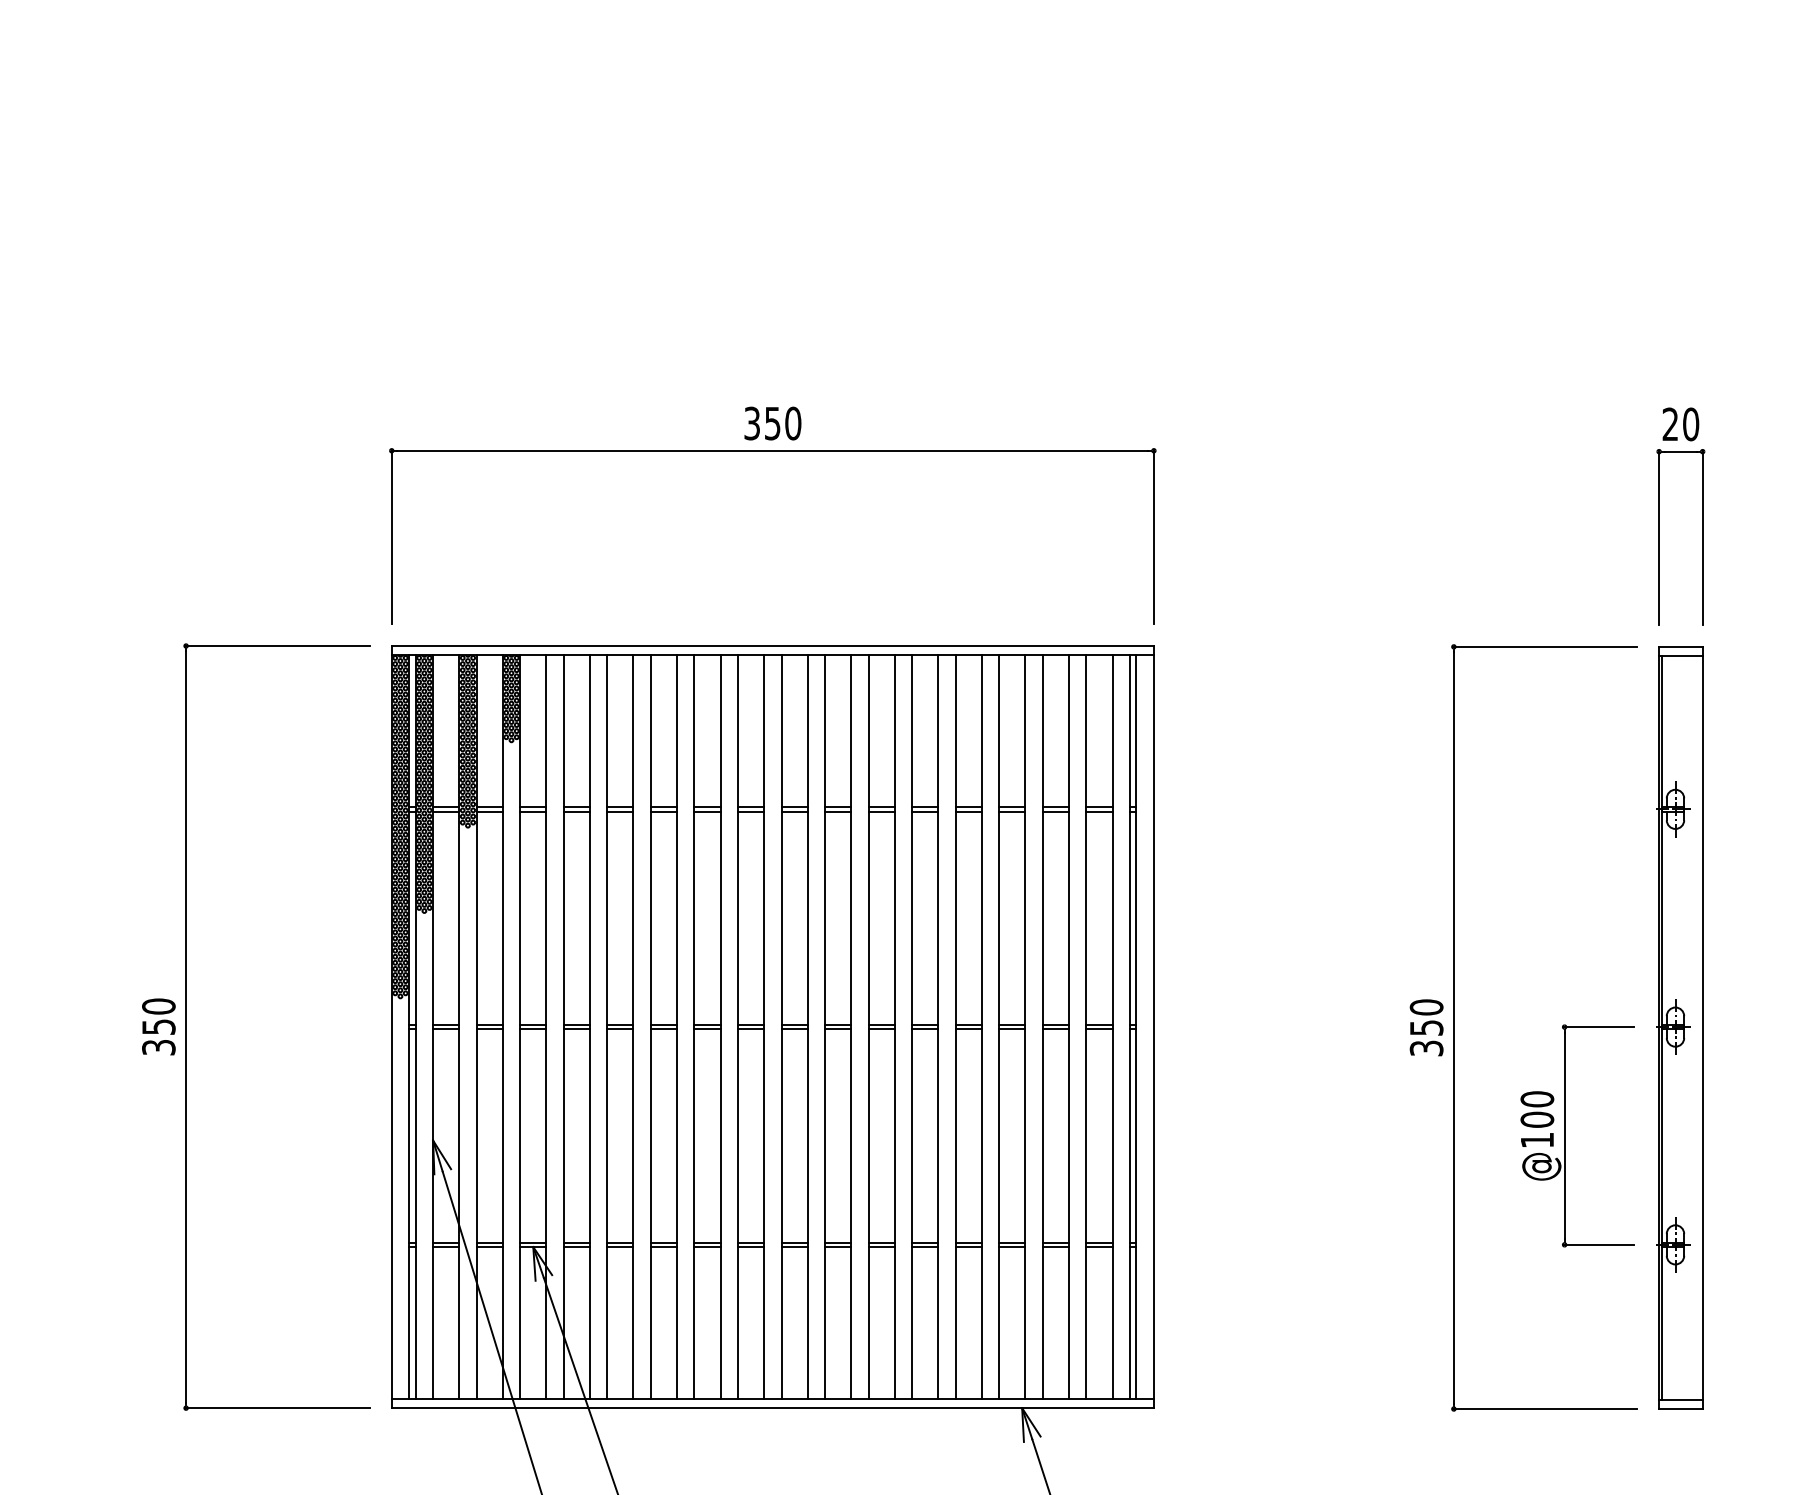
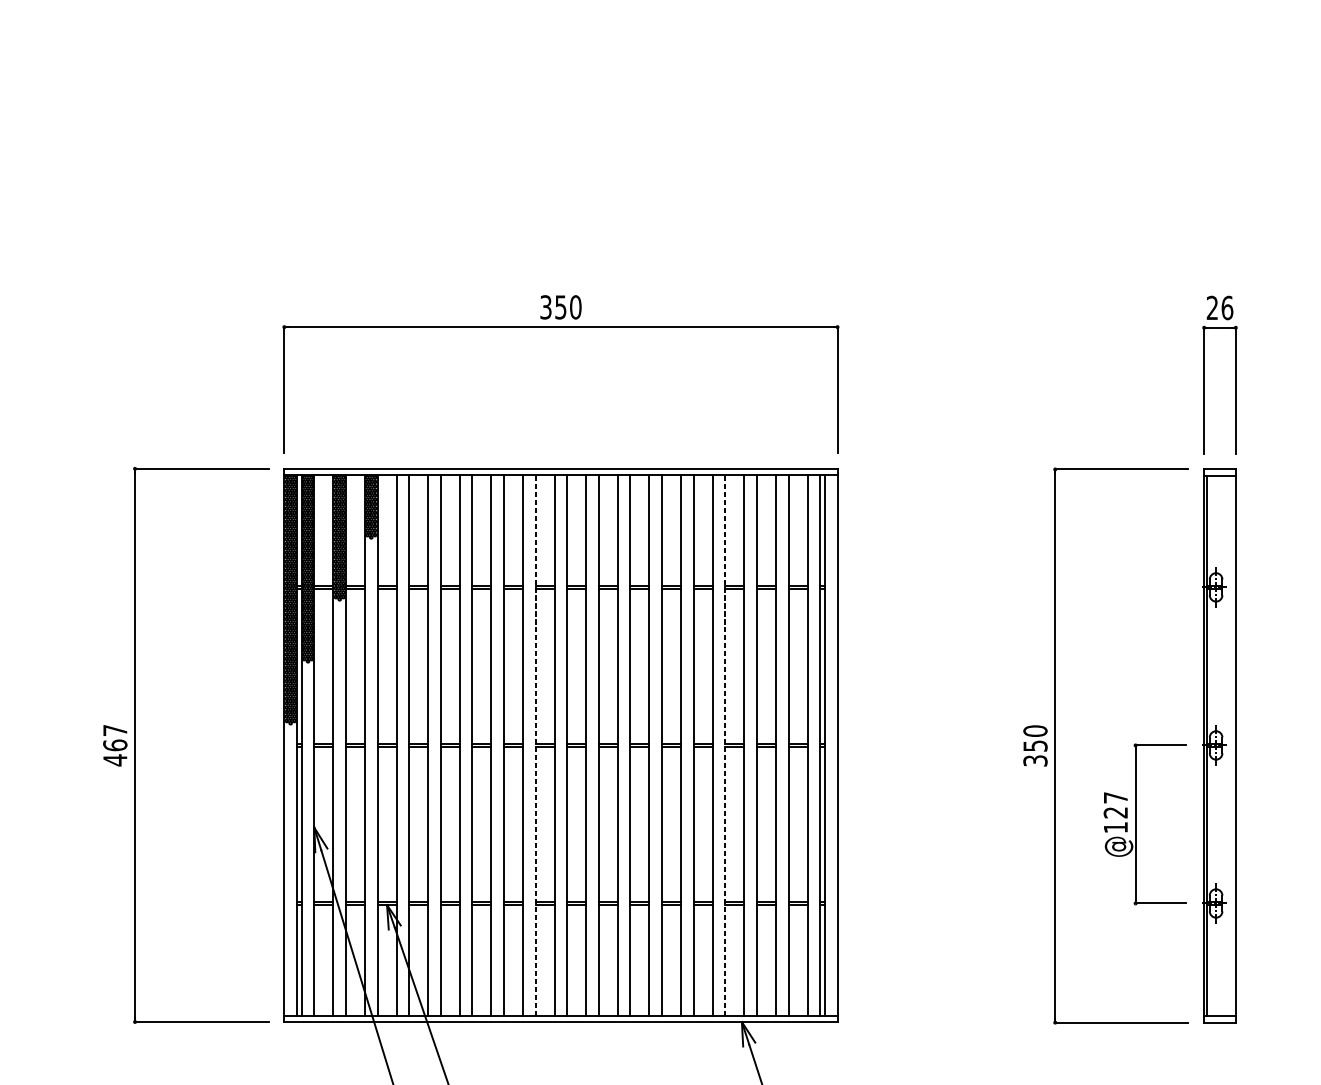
text: (1691, 423) -> (1227, 307), 20 -> 26
line: (737, 1026) -> (535, 744), solid -> dashed
line: (999, 1026) -> (725, 744), solid -> dashed
text: (158, 1027) -> (115, 745), 350 -> 467
text: (1537, 1109) -> (1115, 805), @100 -> @127

